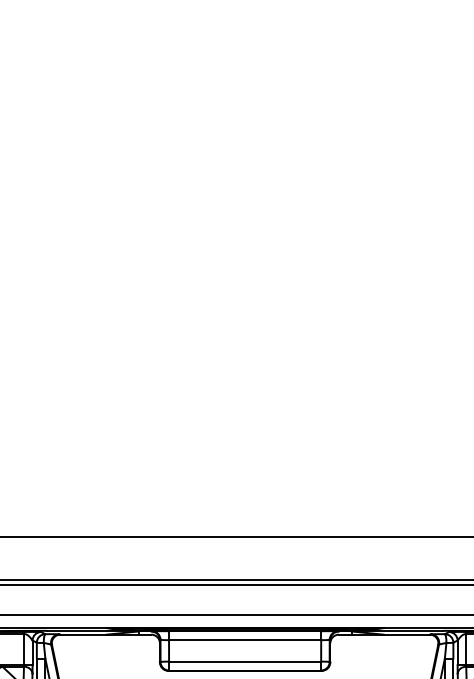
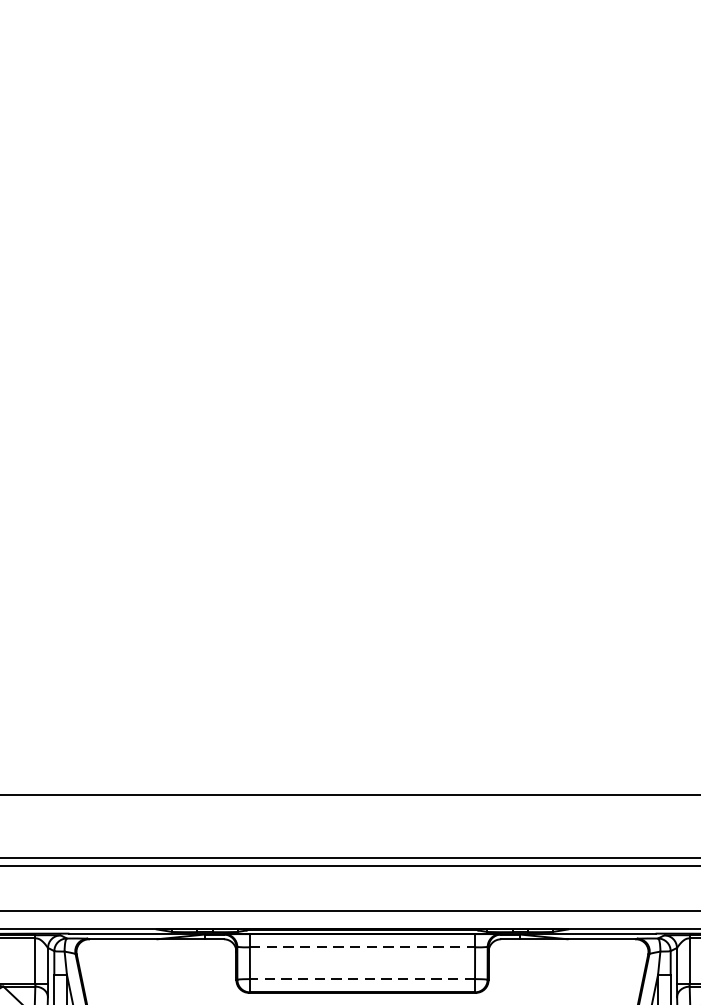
line: (245, 640) -> (363, 947), solid -> dashed
line: (244, 661) -> (361, 978), solid -> dashed

